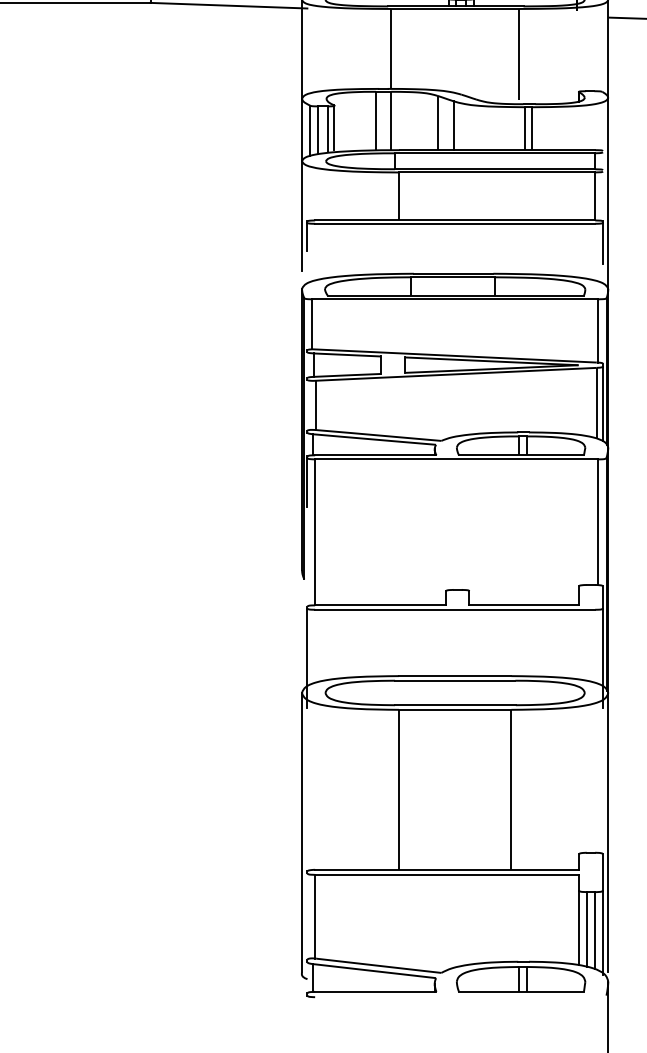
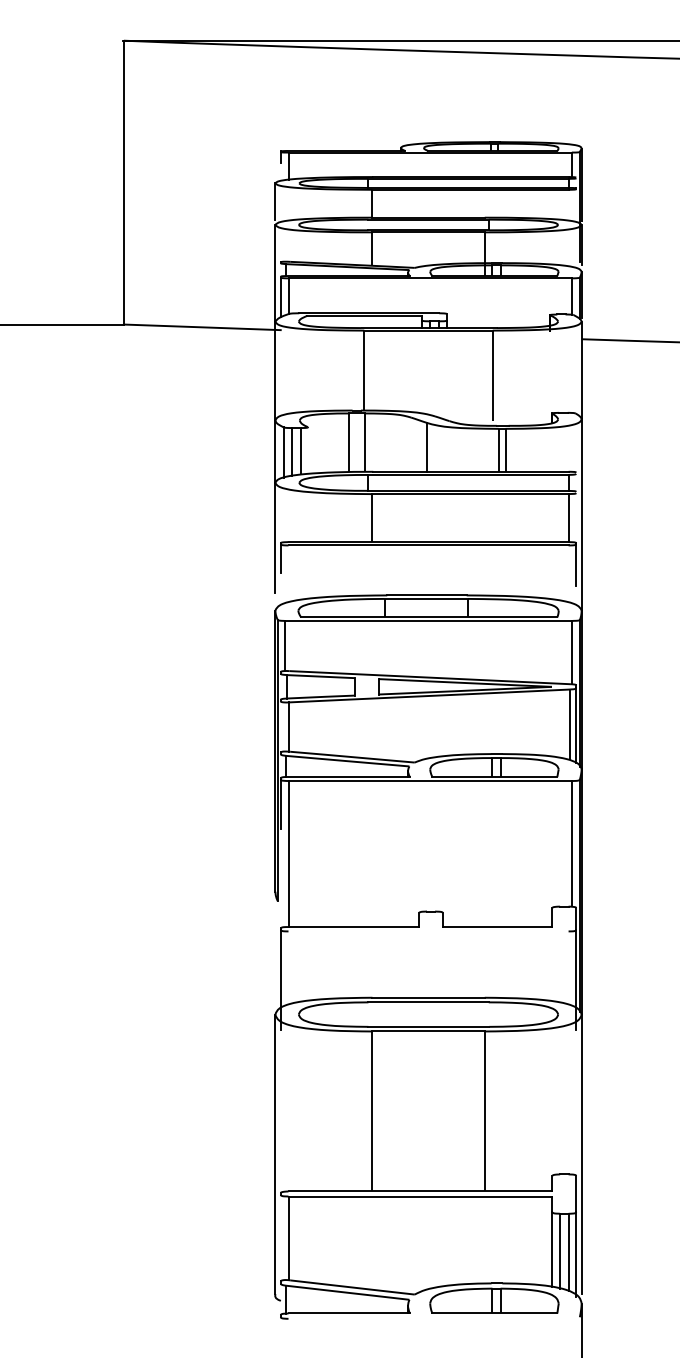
line: (438, 122) -> (411, 444), removed
line: (334, 127) -> (307, 449), removed
line: (455, 609) -> (428, 931), removed

